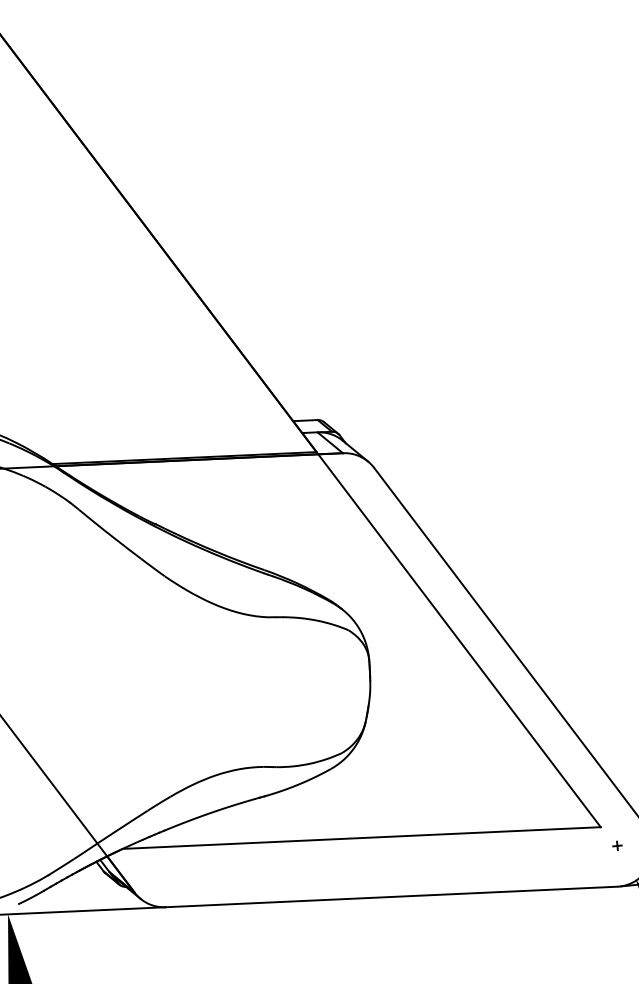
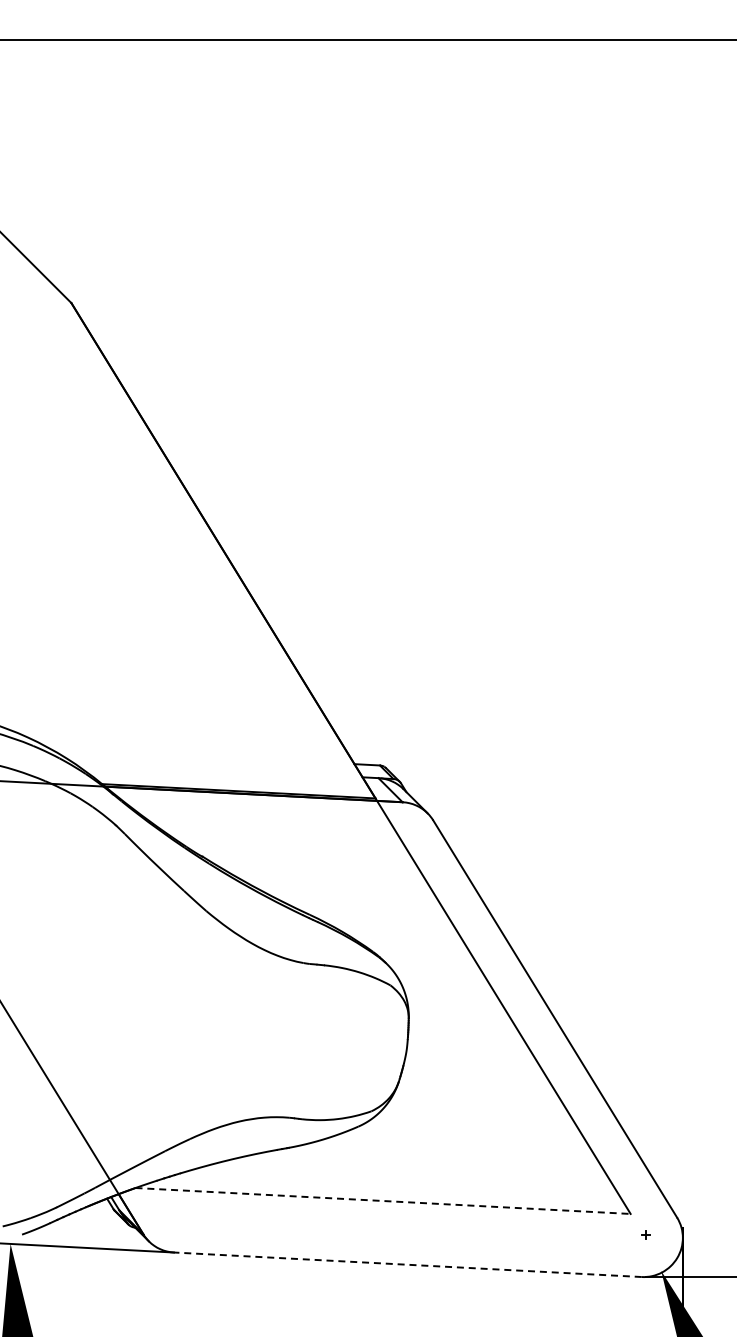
line: (362, 837) -> (383, 1200), solid -> dashed
line: (391, 896) -> (407, 1264), solid -> dashed

